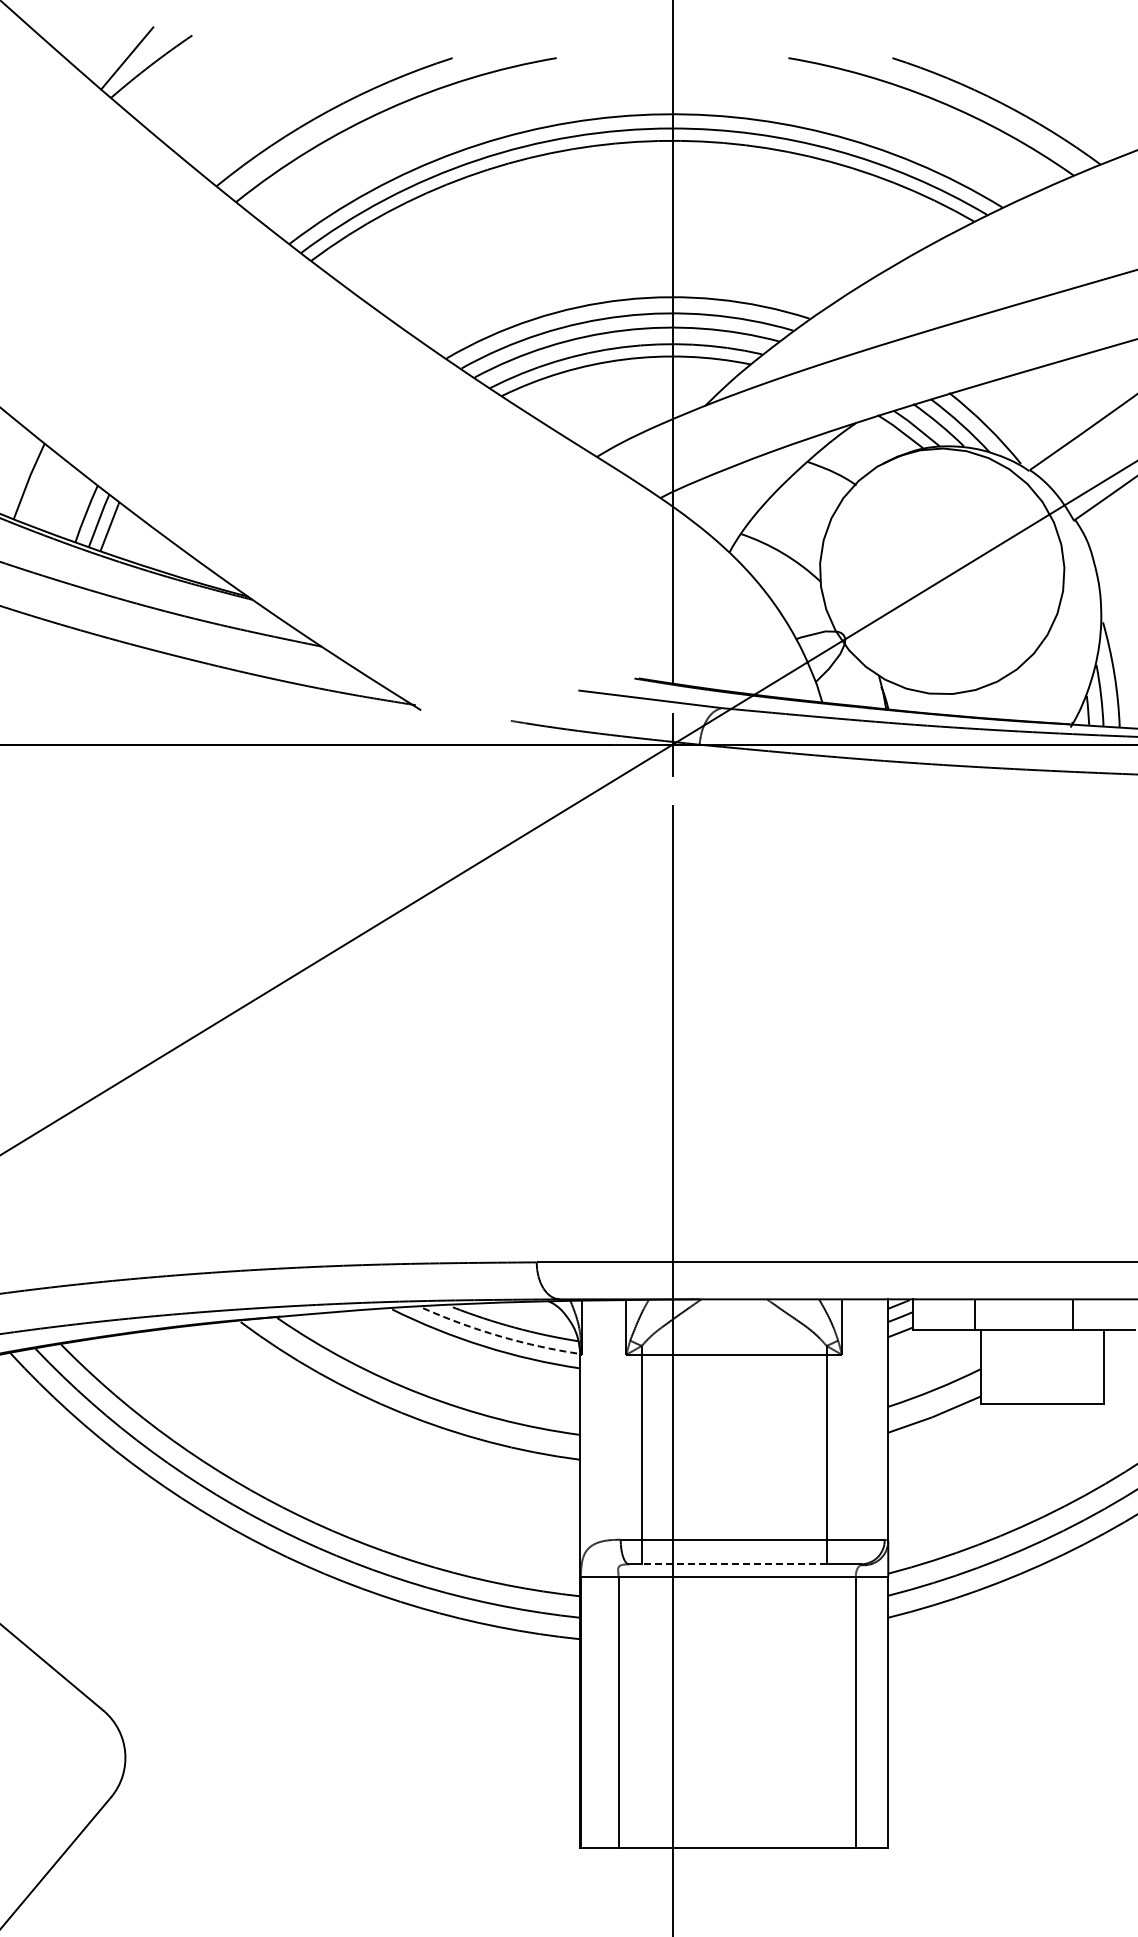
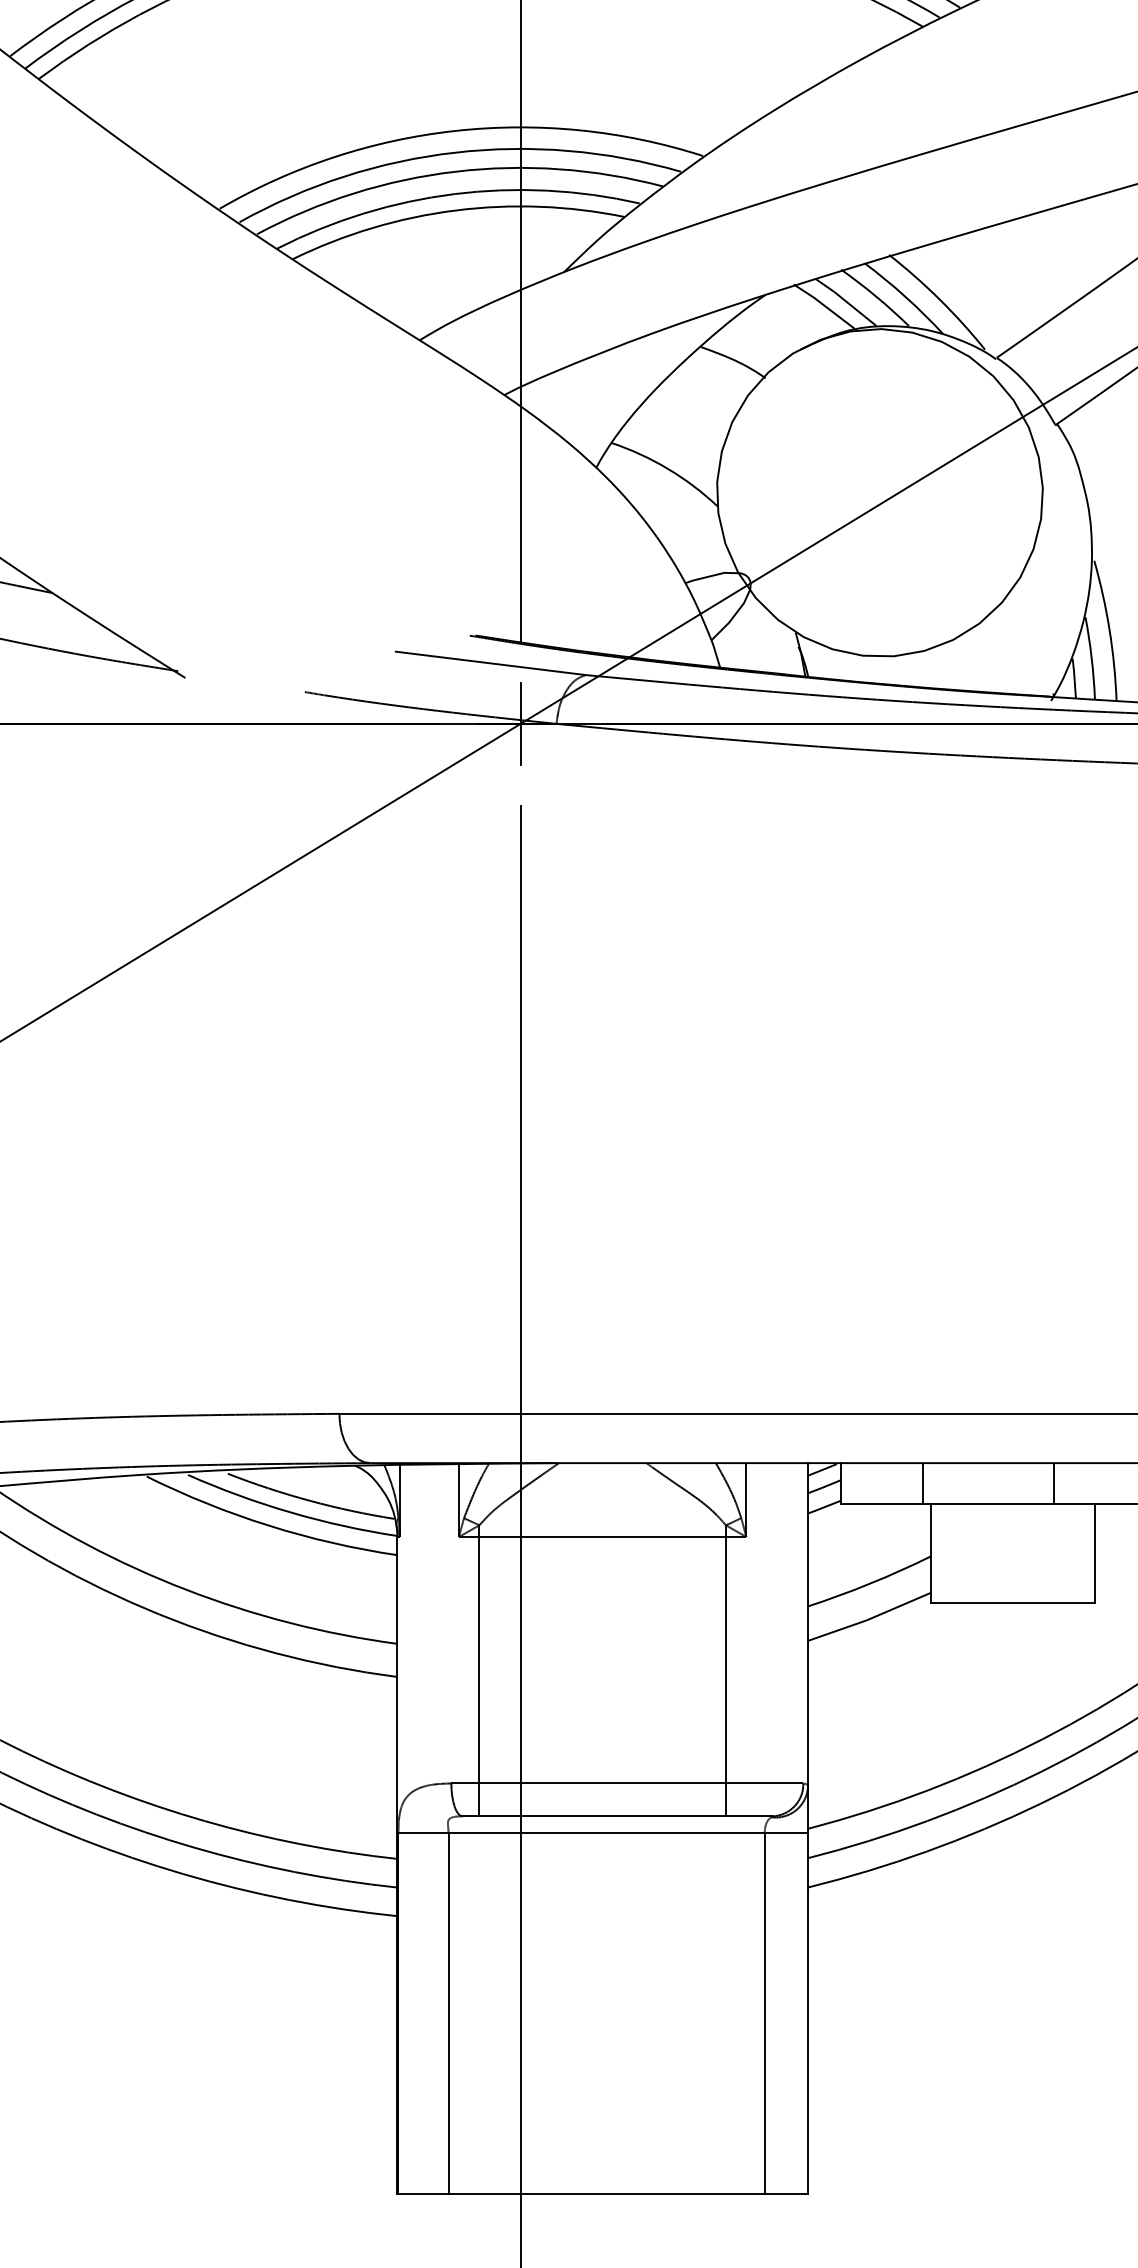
arc: (500, 1336) -> (291, 1512), dashed -> solid
line: (733, 1564) -> (601, 1816), dashed -> solid

